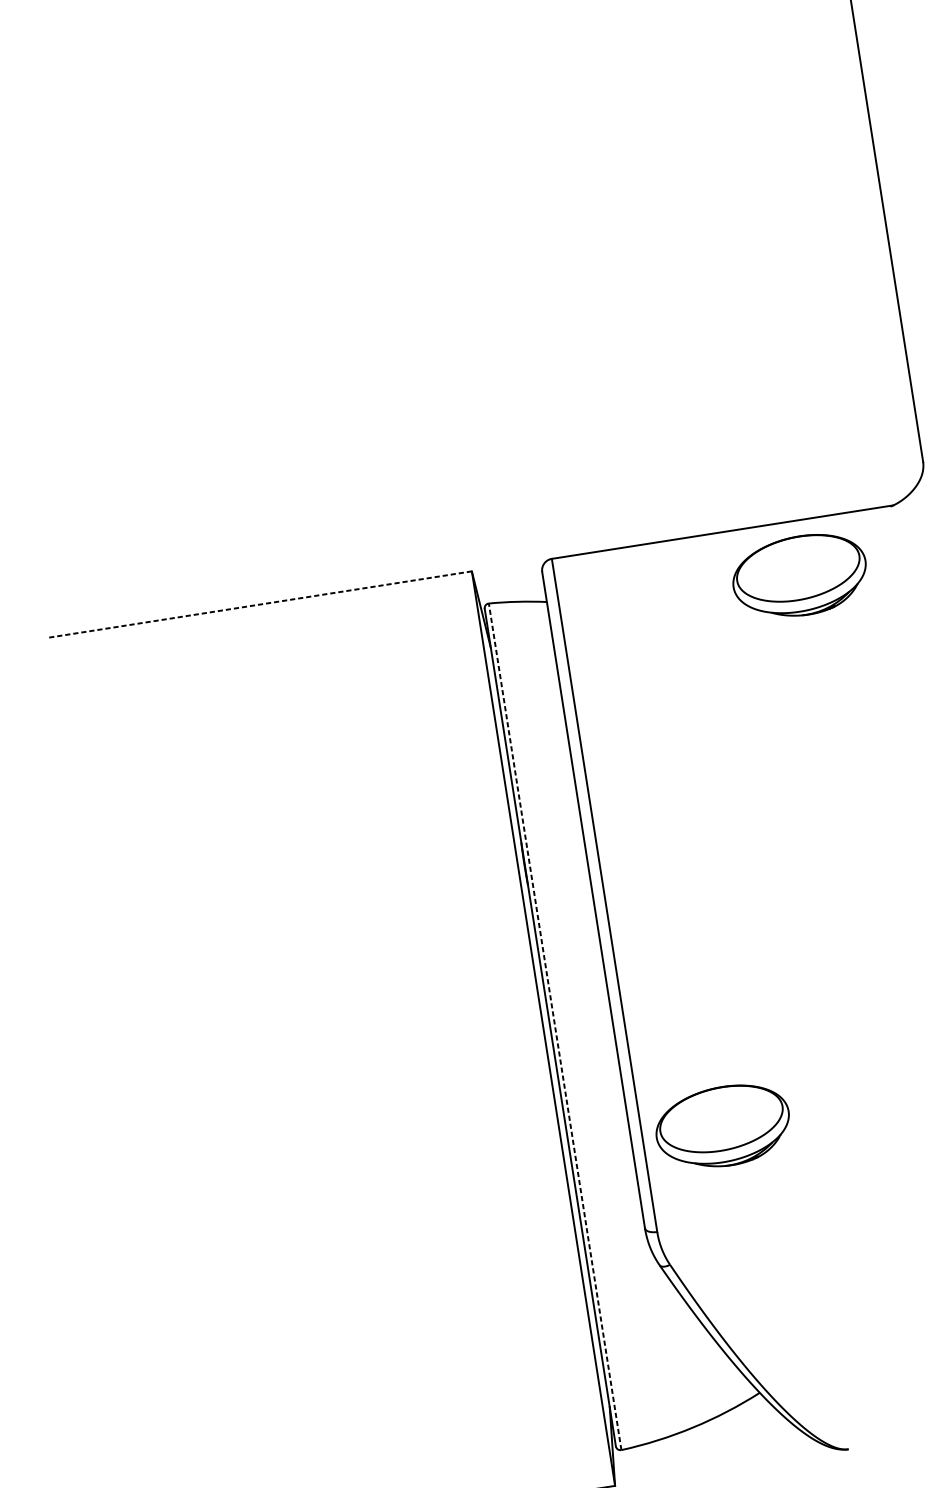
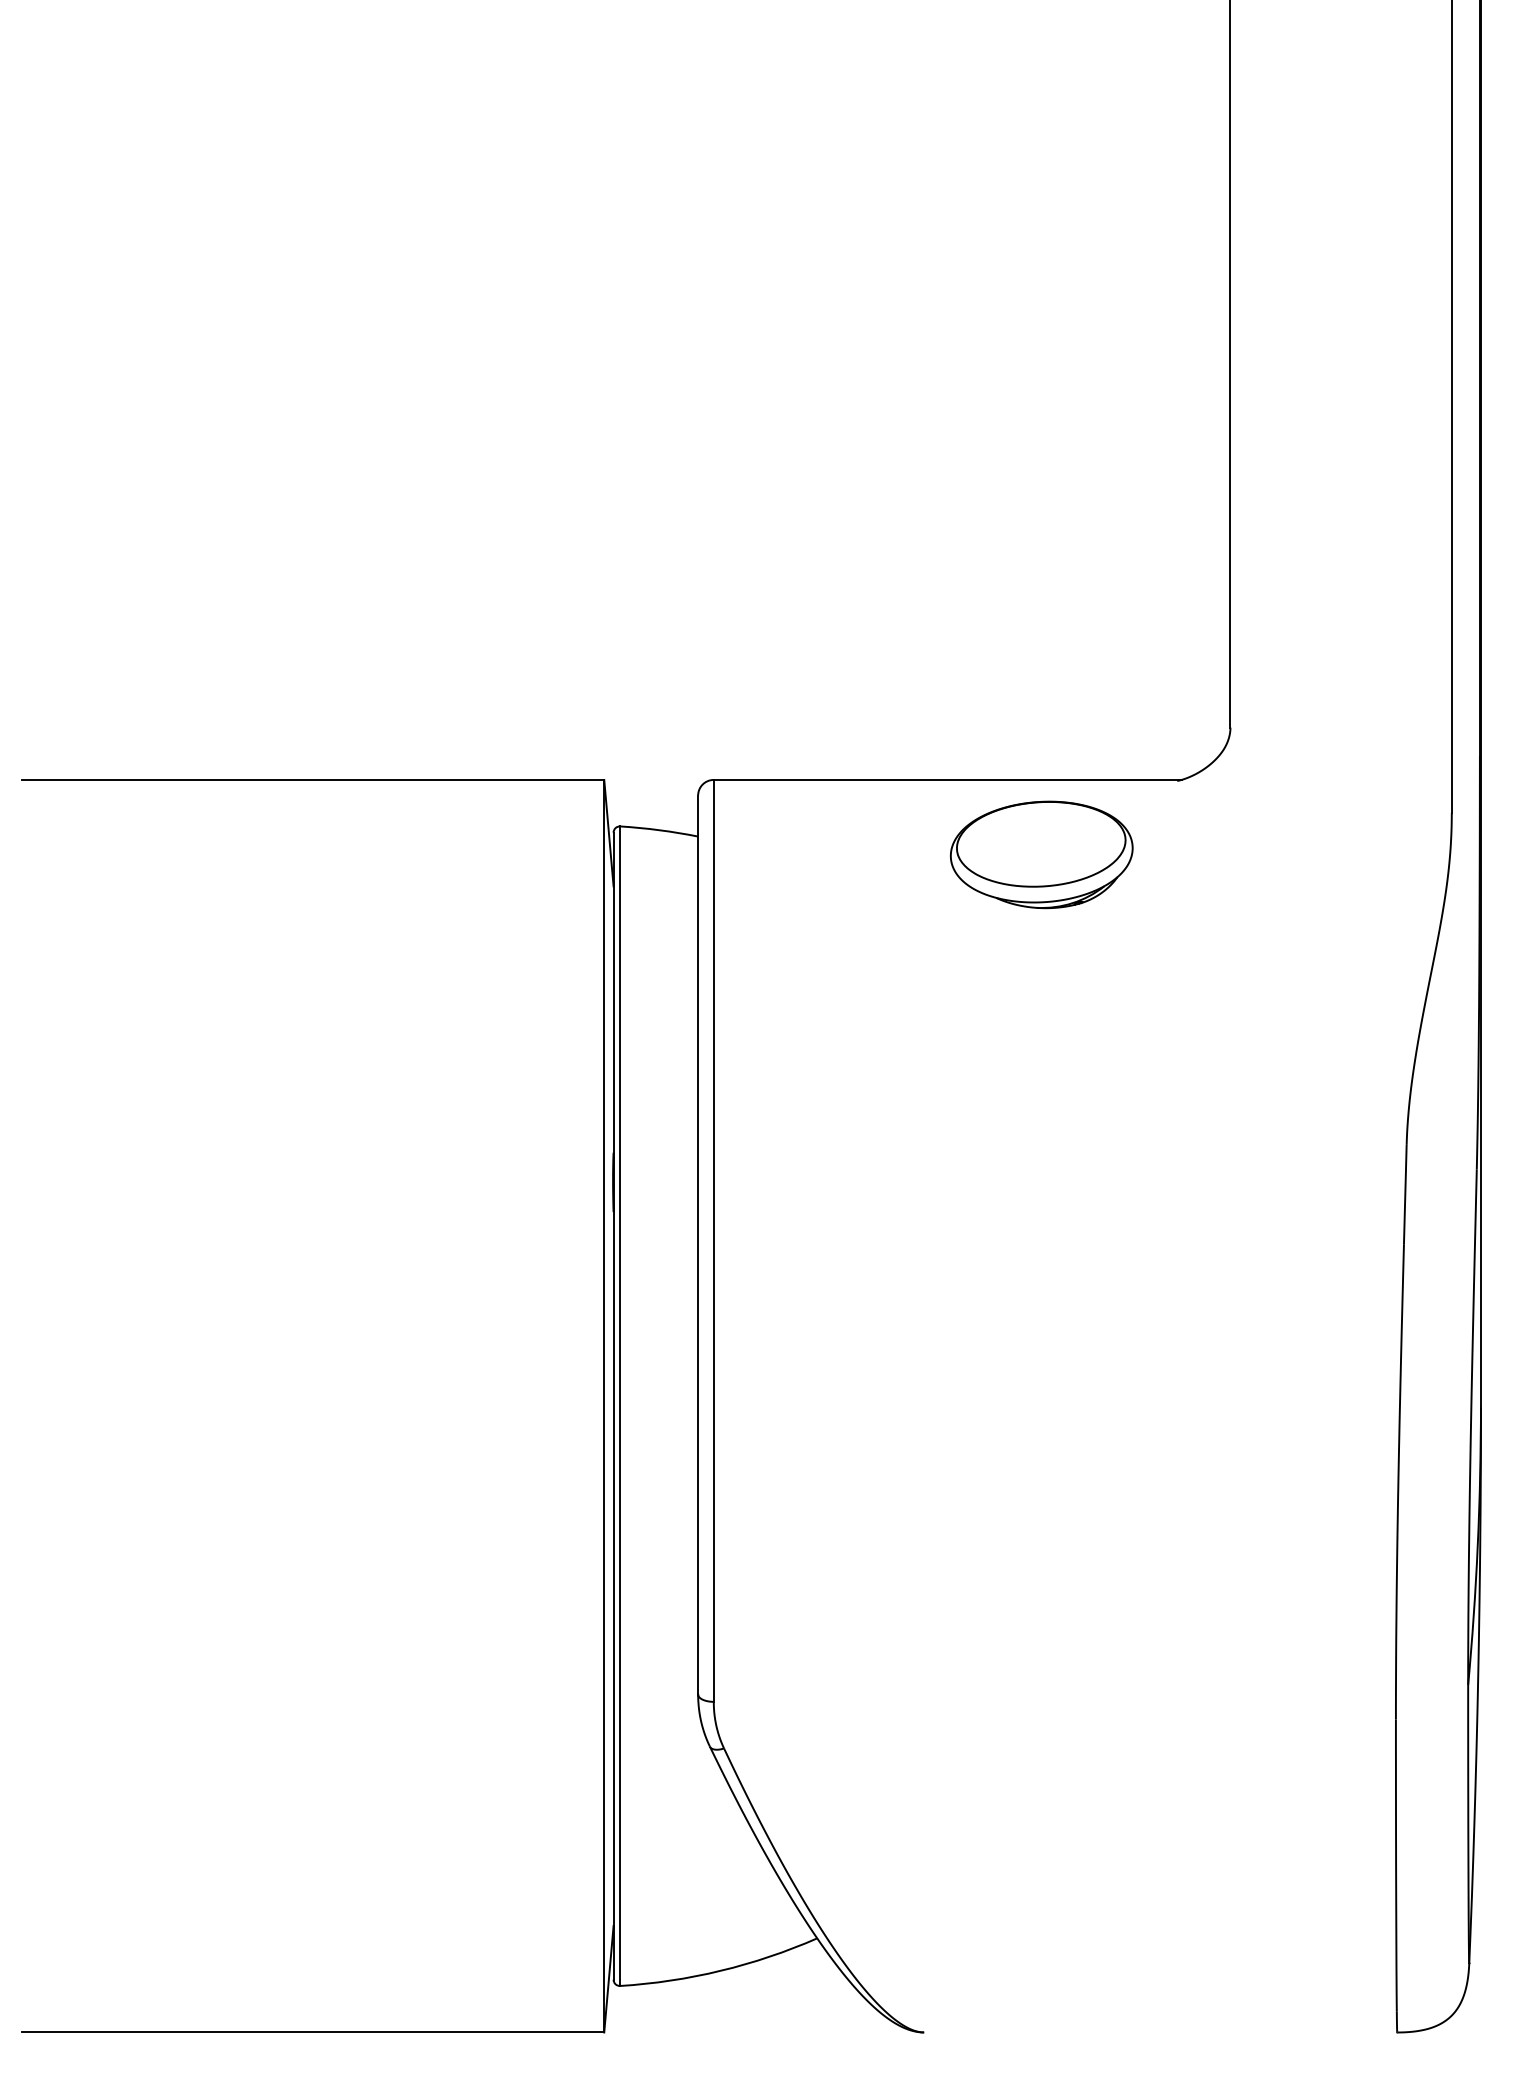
line: (258, 604) -> (312, 779), dashed -> solid
line: (555, 1027) -> (620, 1406), dashed -> solid
part: (722, 1126) -> (823, 1574), removed

